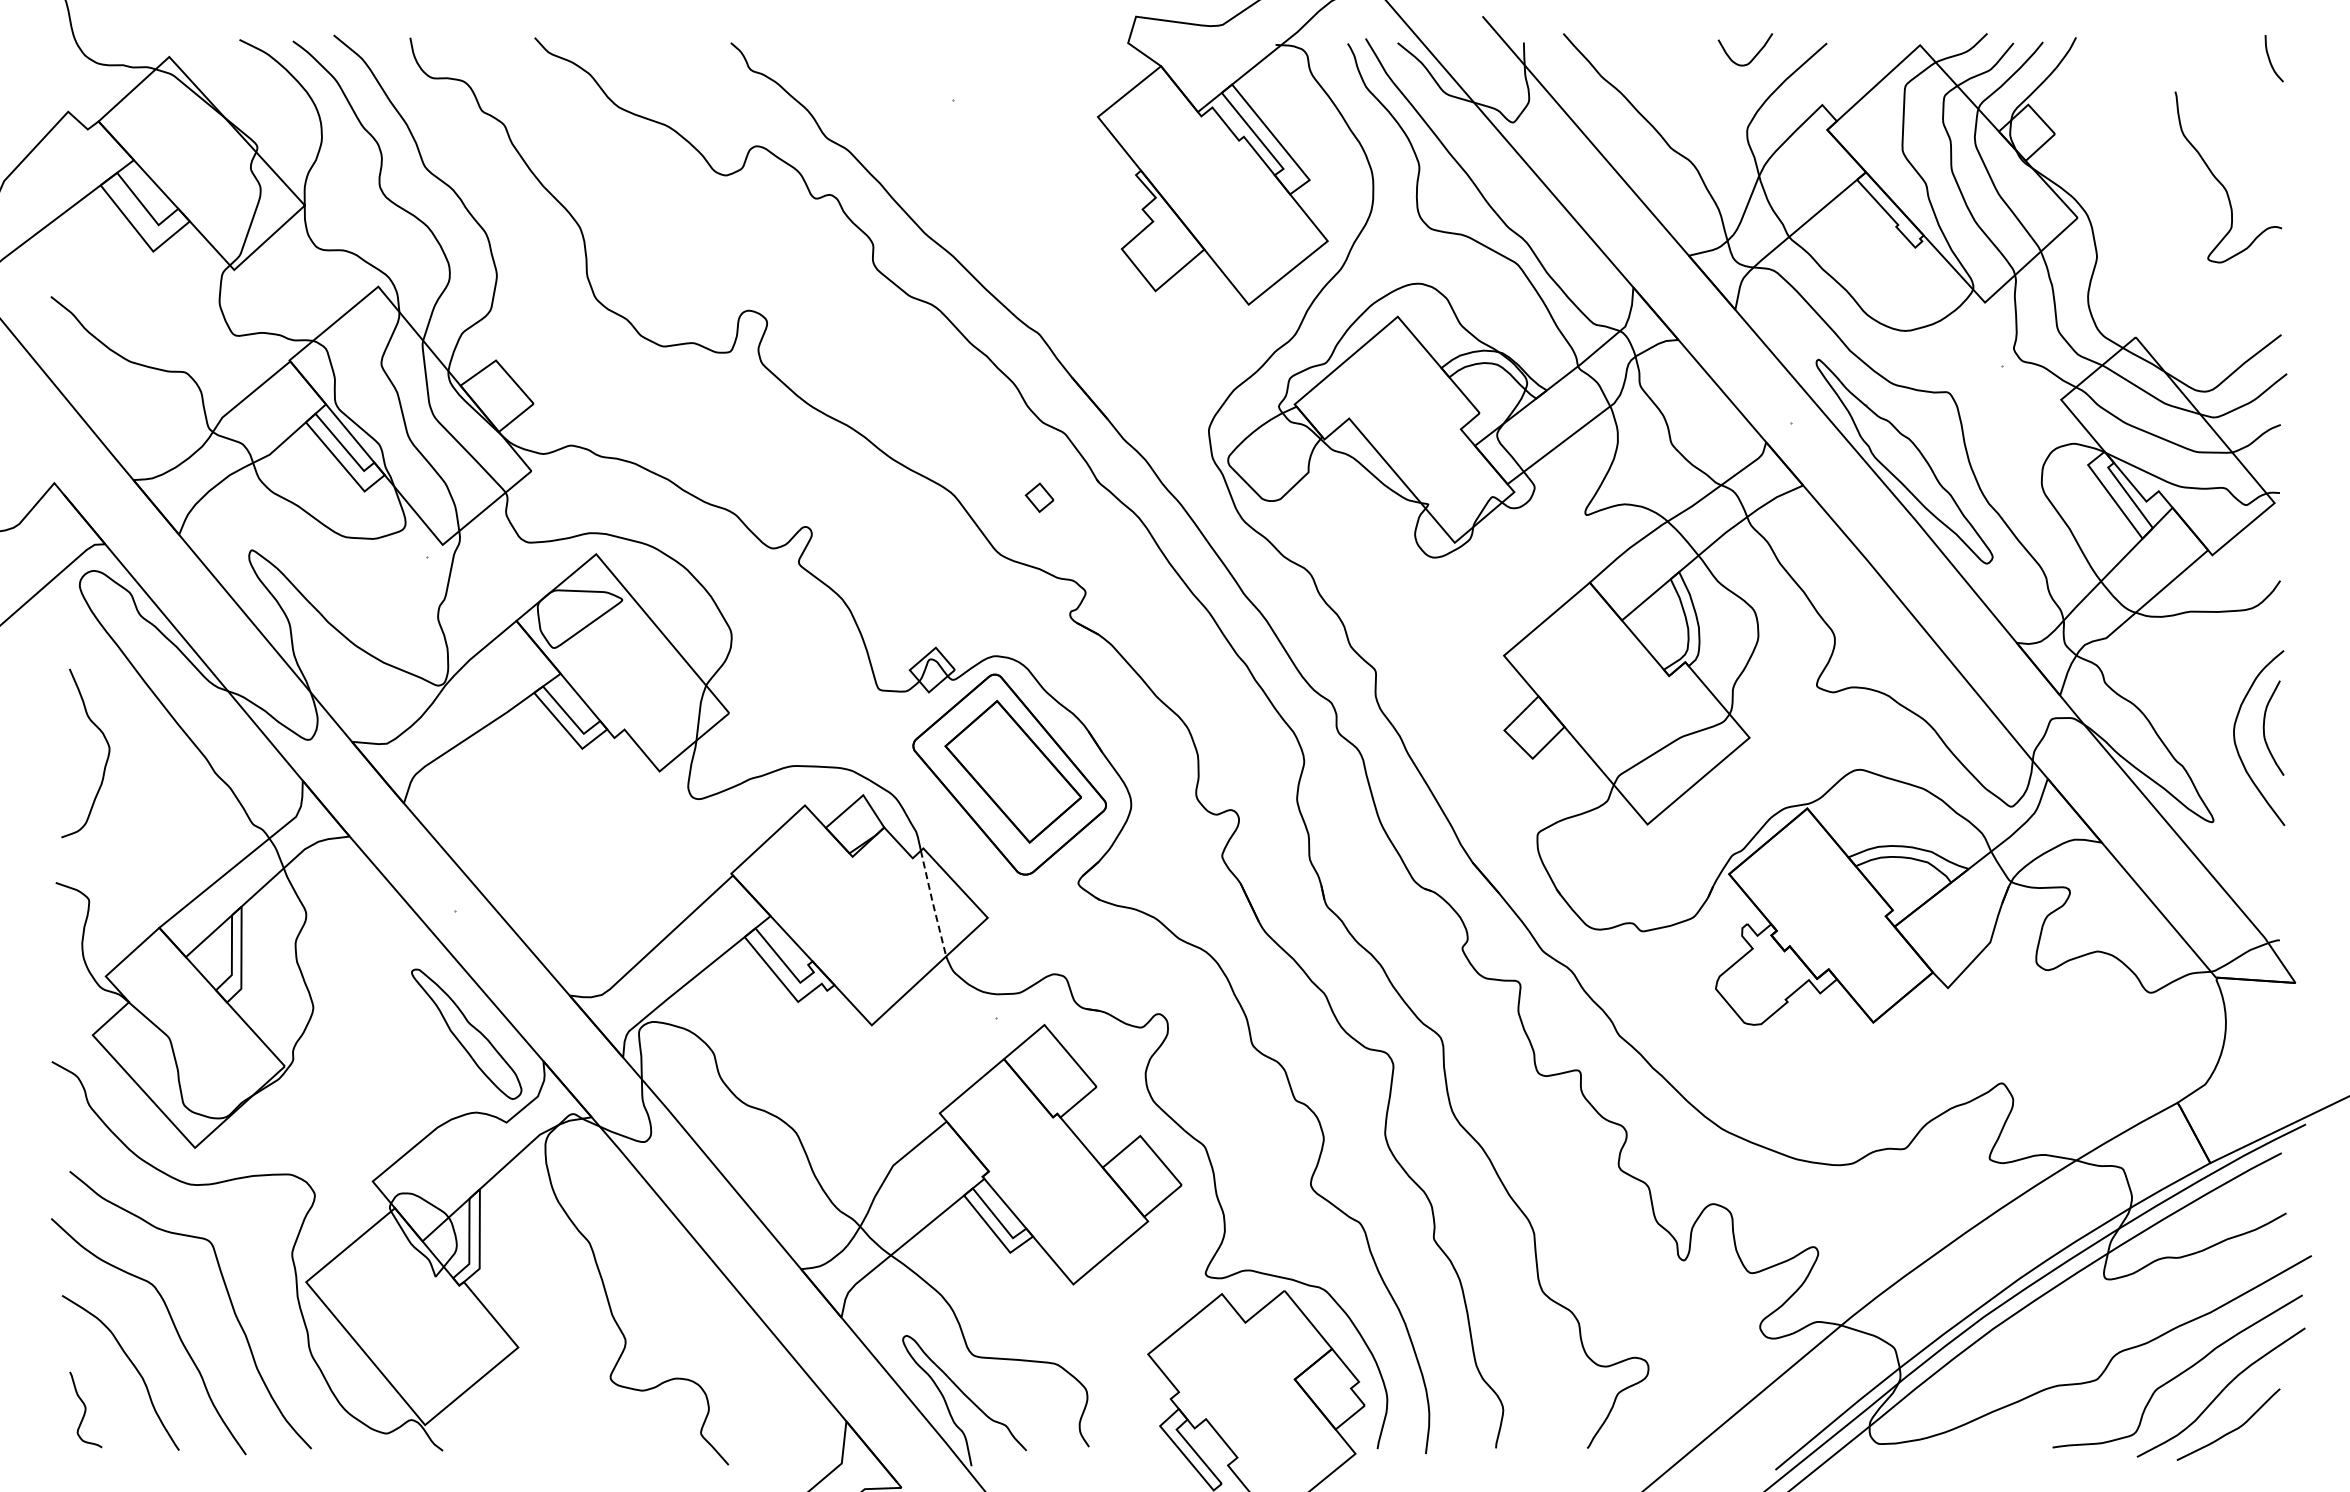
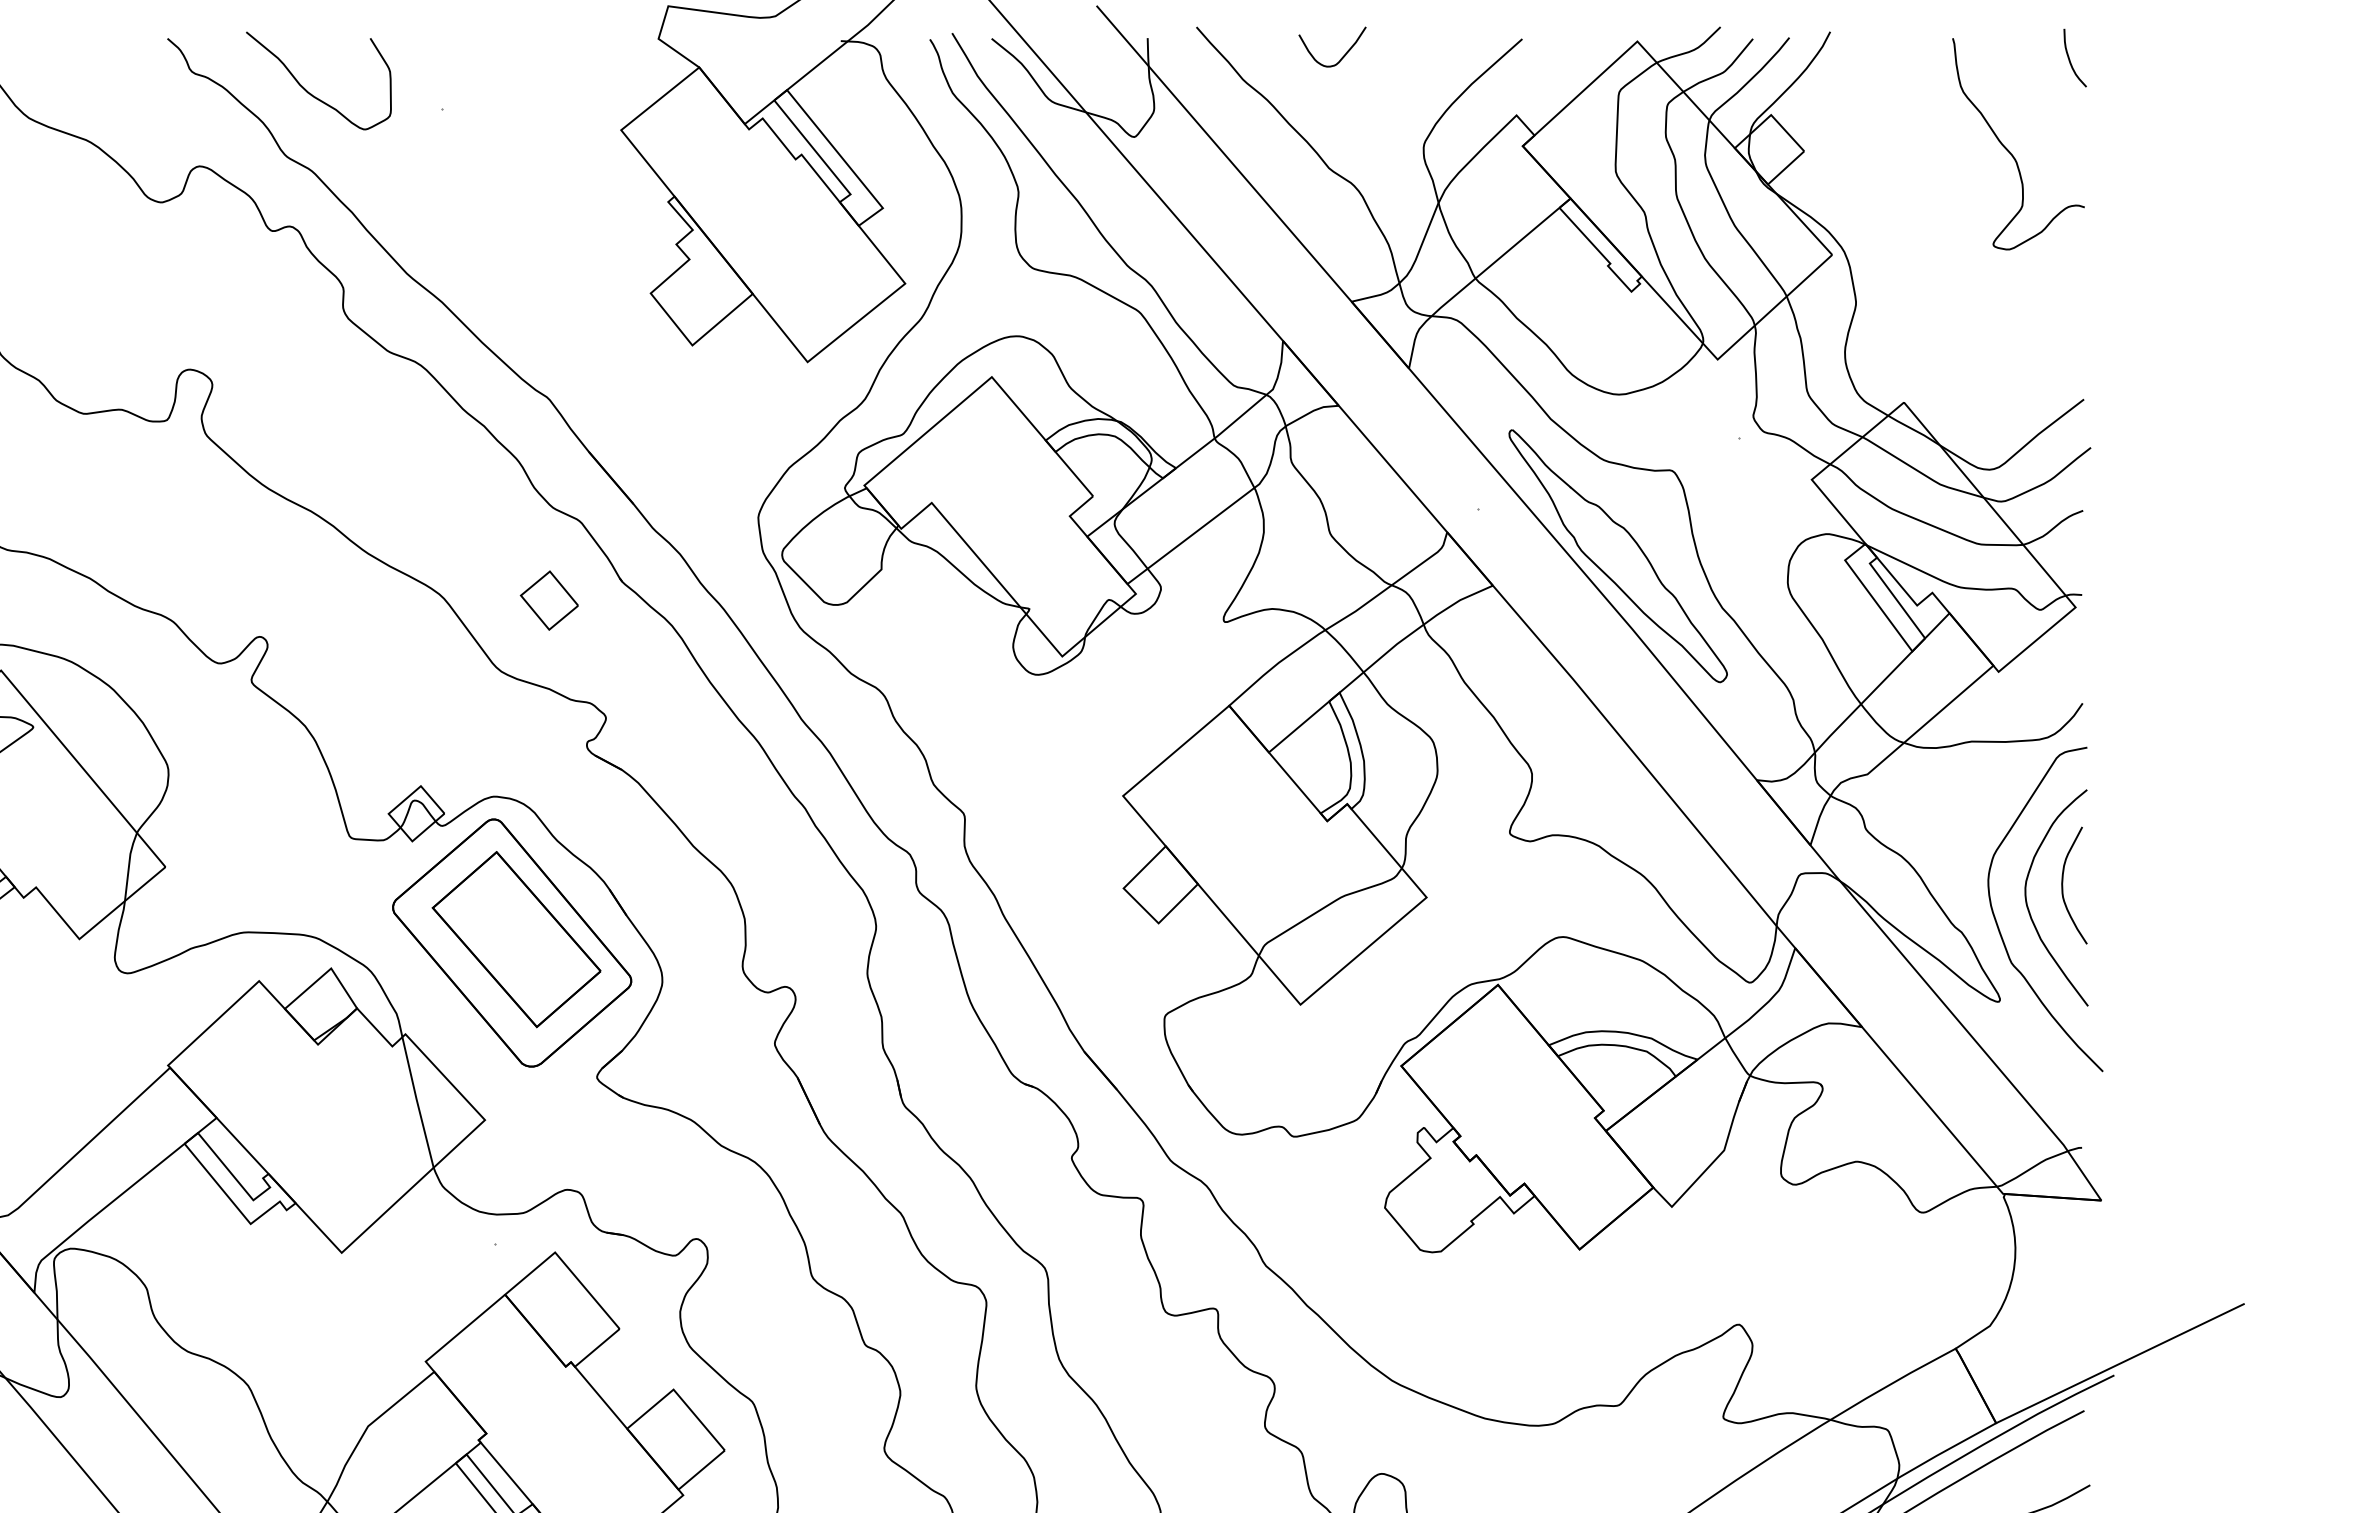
curve: (1755, 54) -> (1344, 52), moved
curve: (846, 86) -> (310, 92), added
curve: (2222, 183) -> (2011, 151), moved
part: (1039, 497) -> (548, 600), size x1.67
curve: (2212, 760) -> (1998, 925), added
line: (933, 903) -> (417, 1102), dashed -> solid

